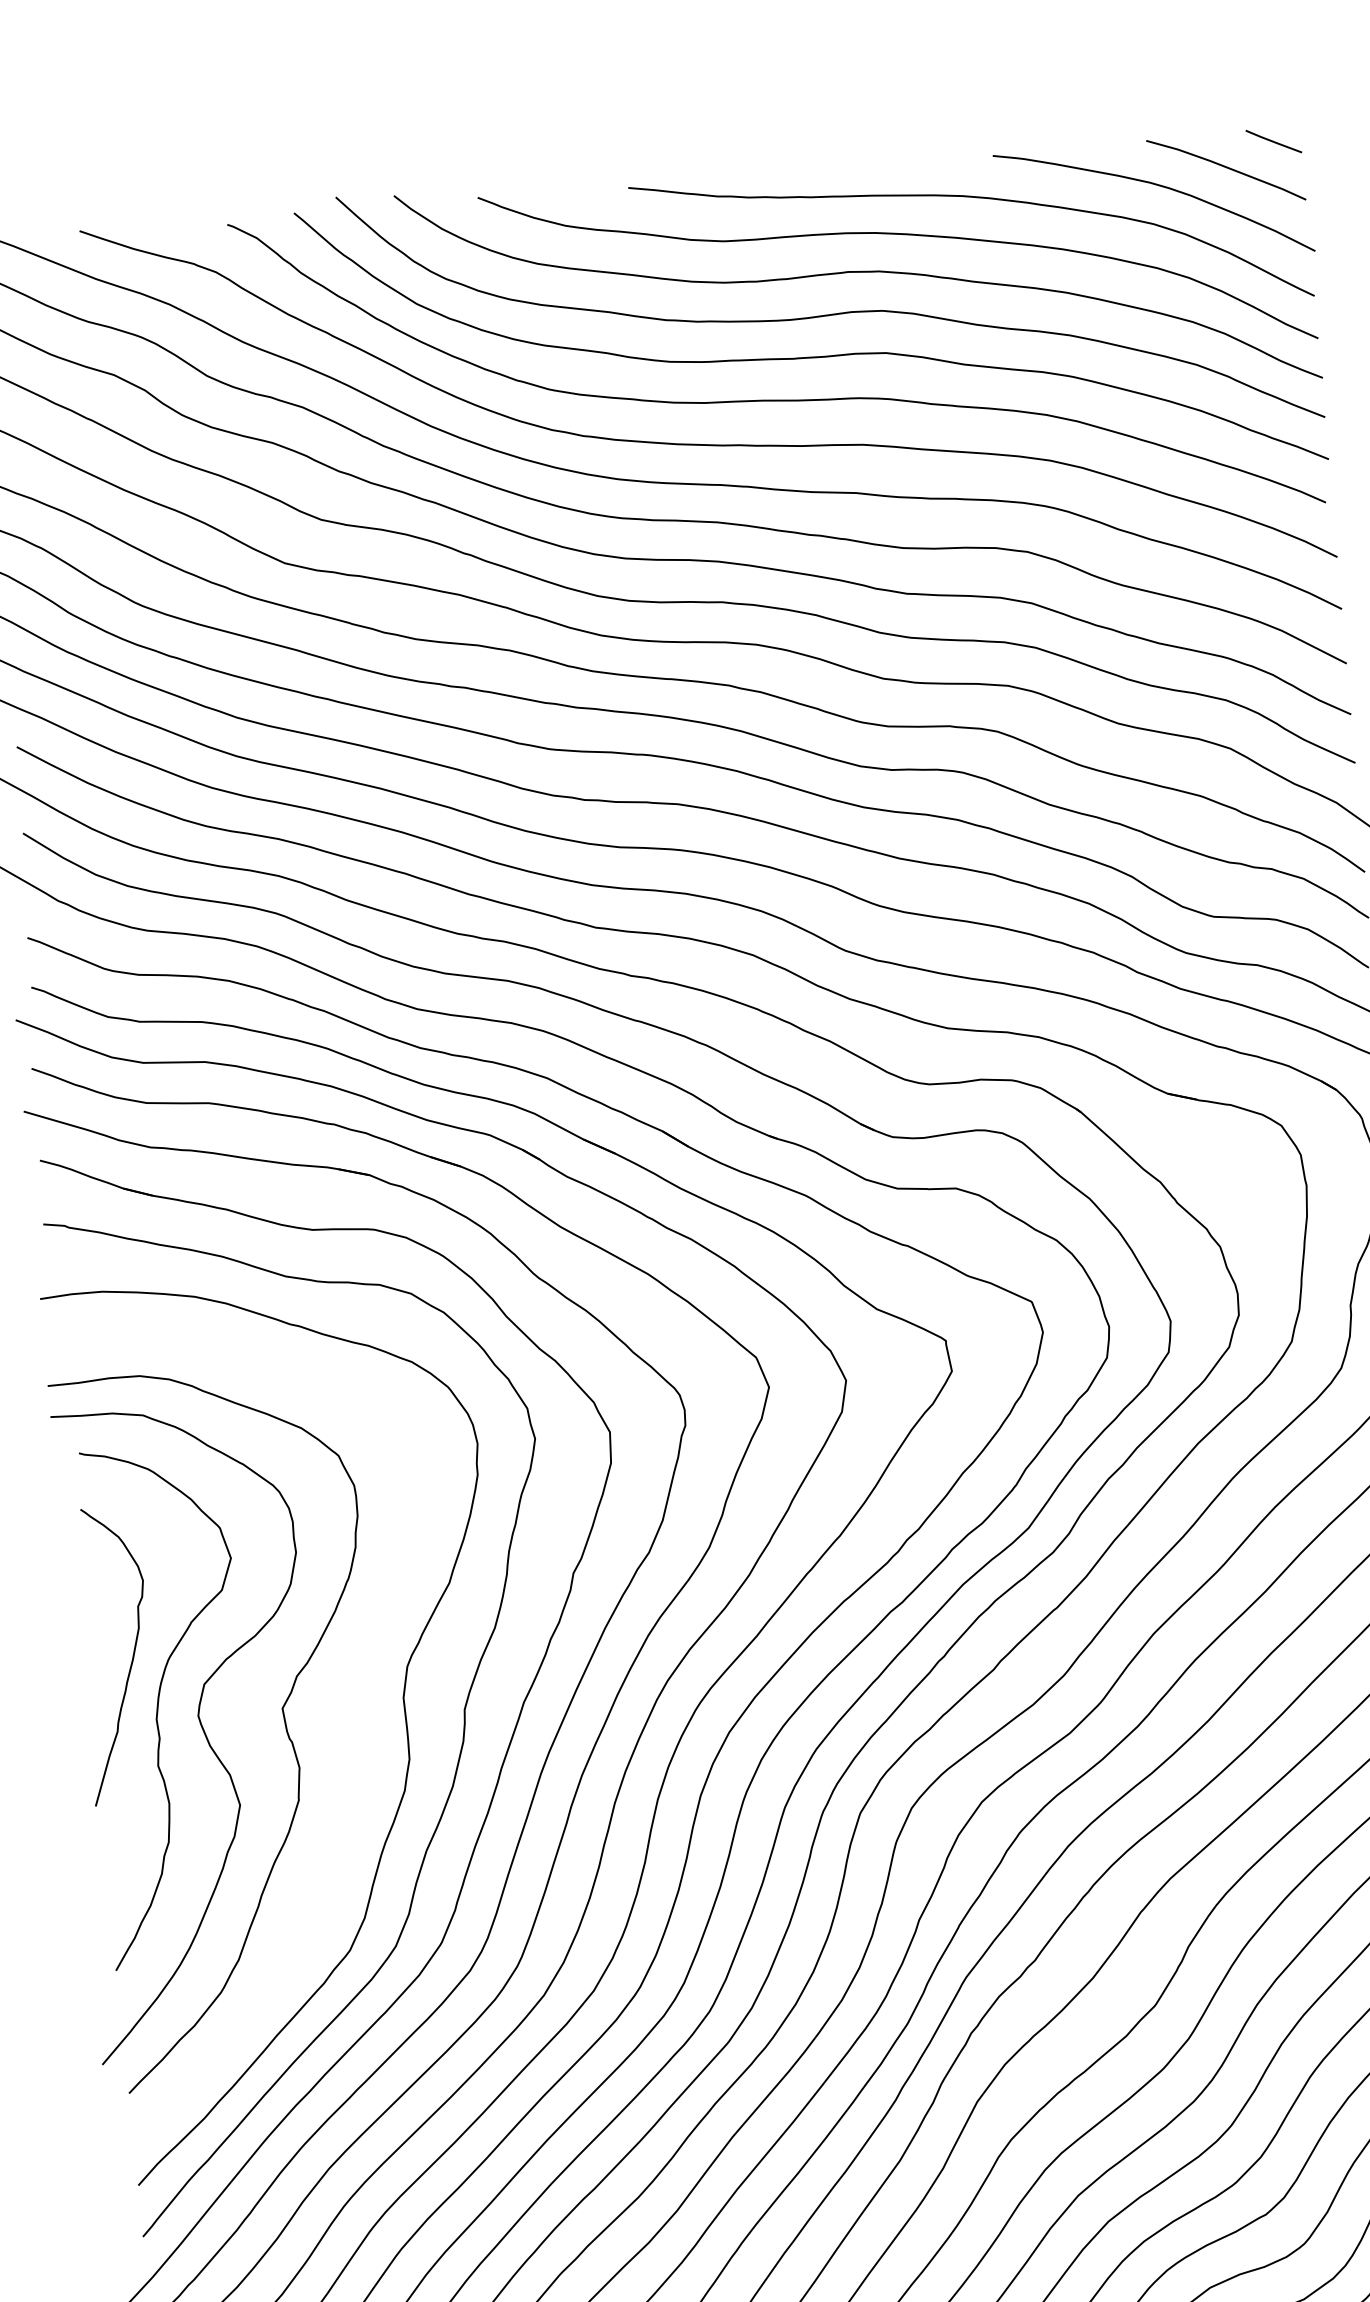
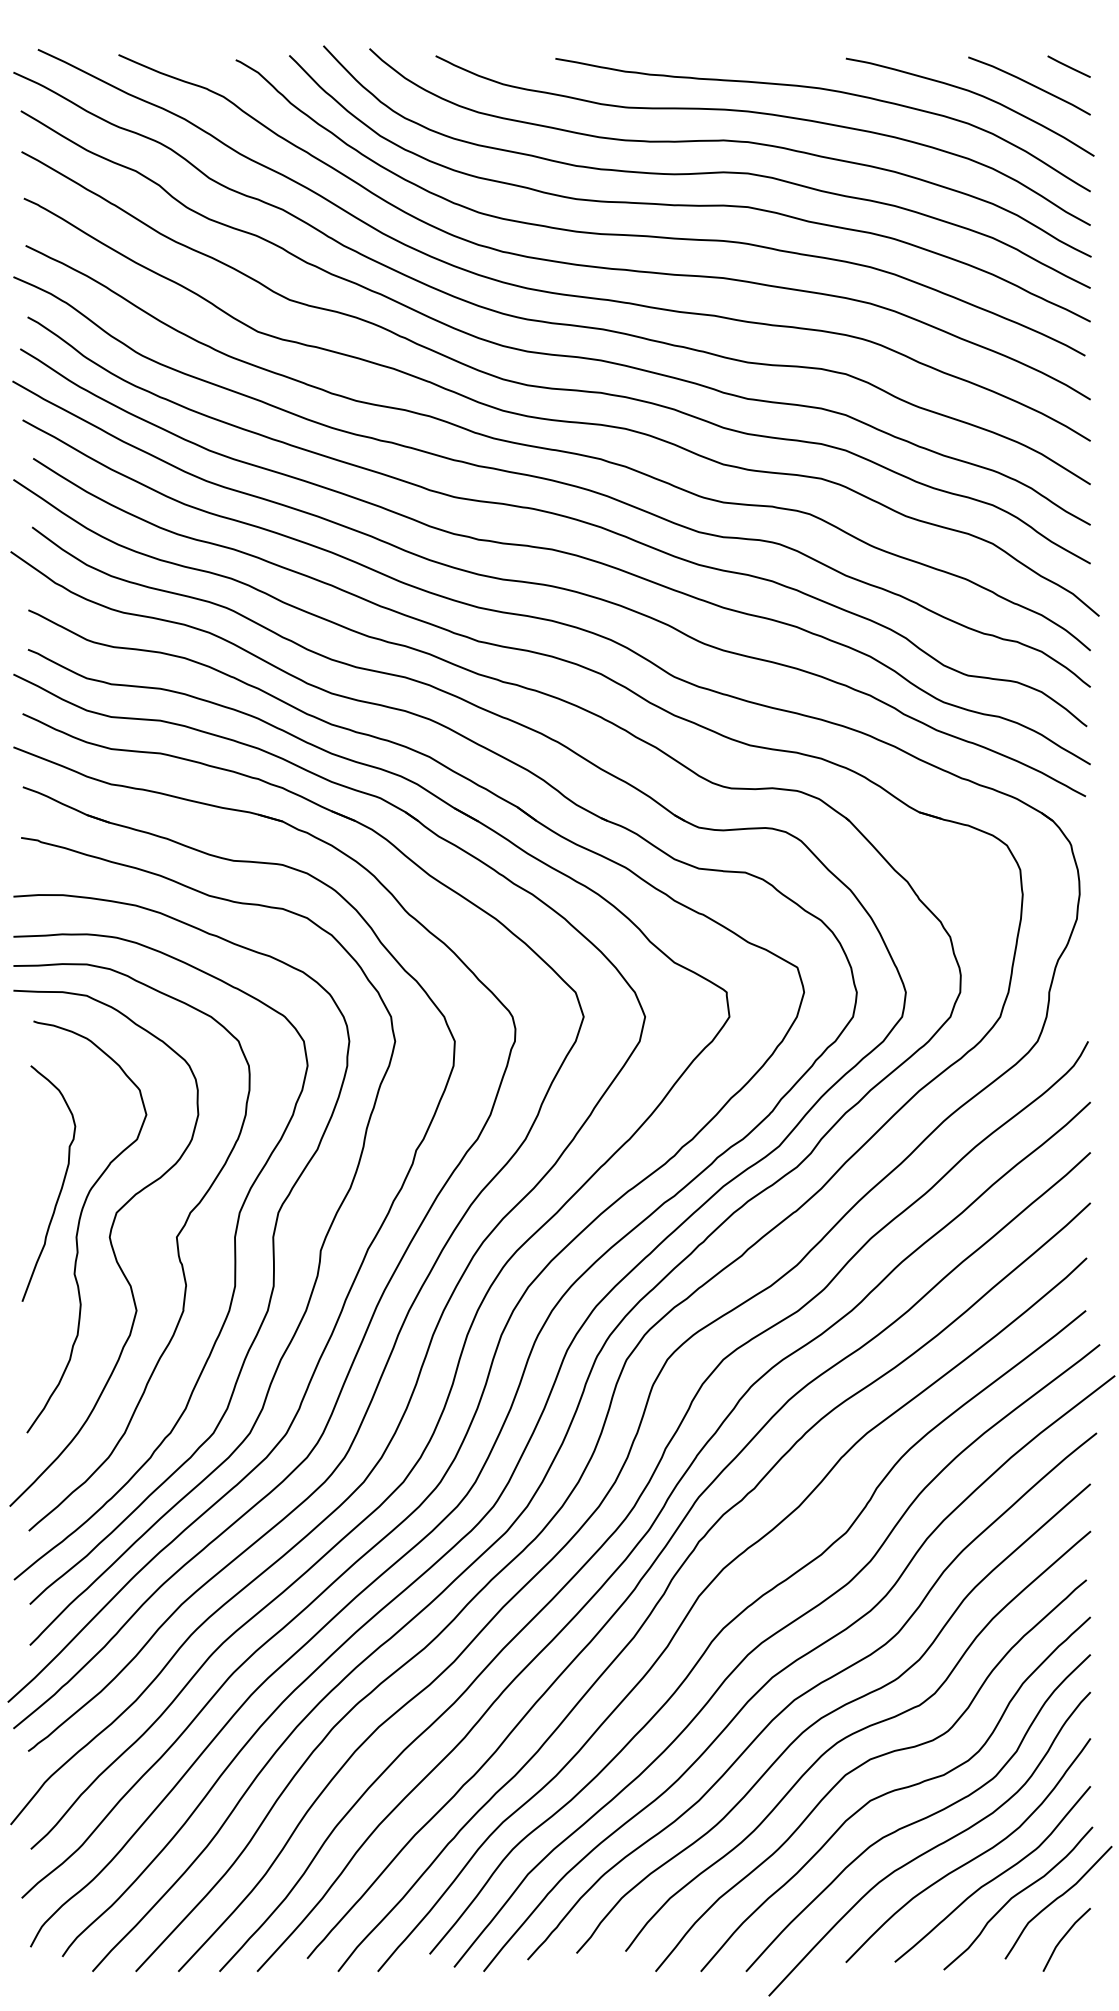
curve: (357, 1726) -> (234, 1256), added

